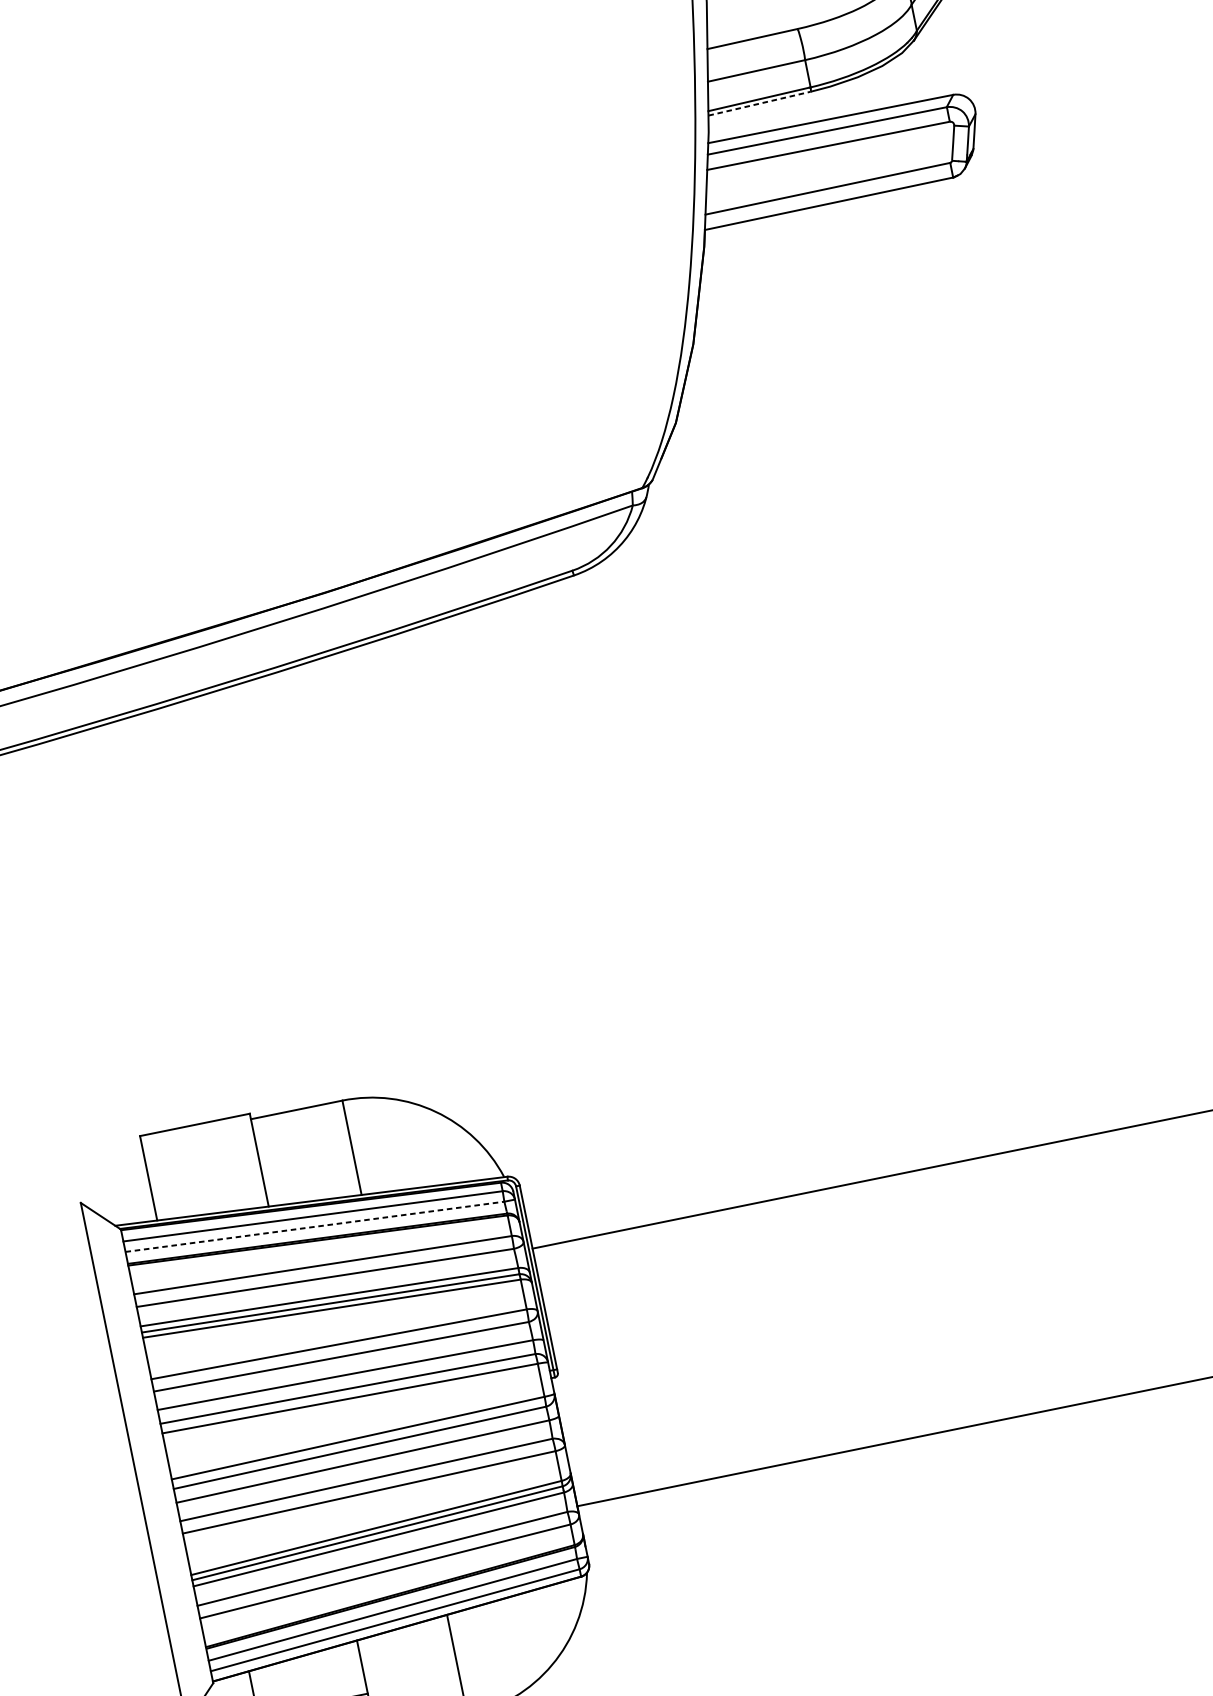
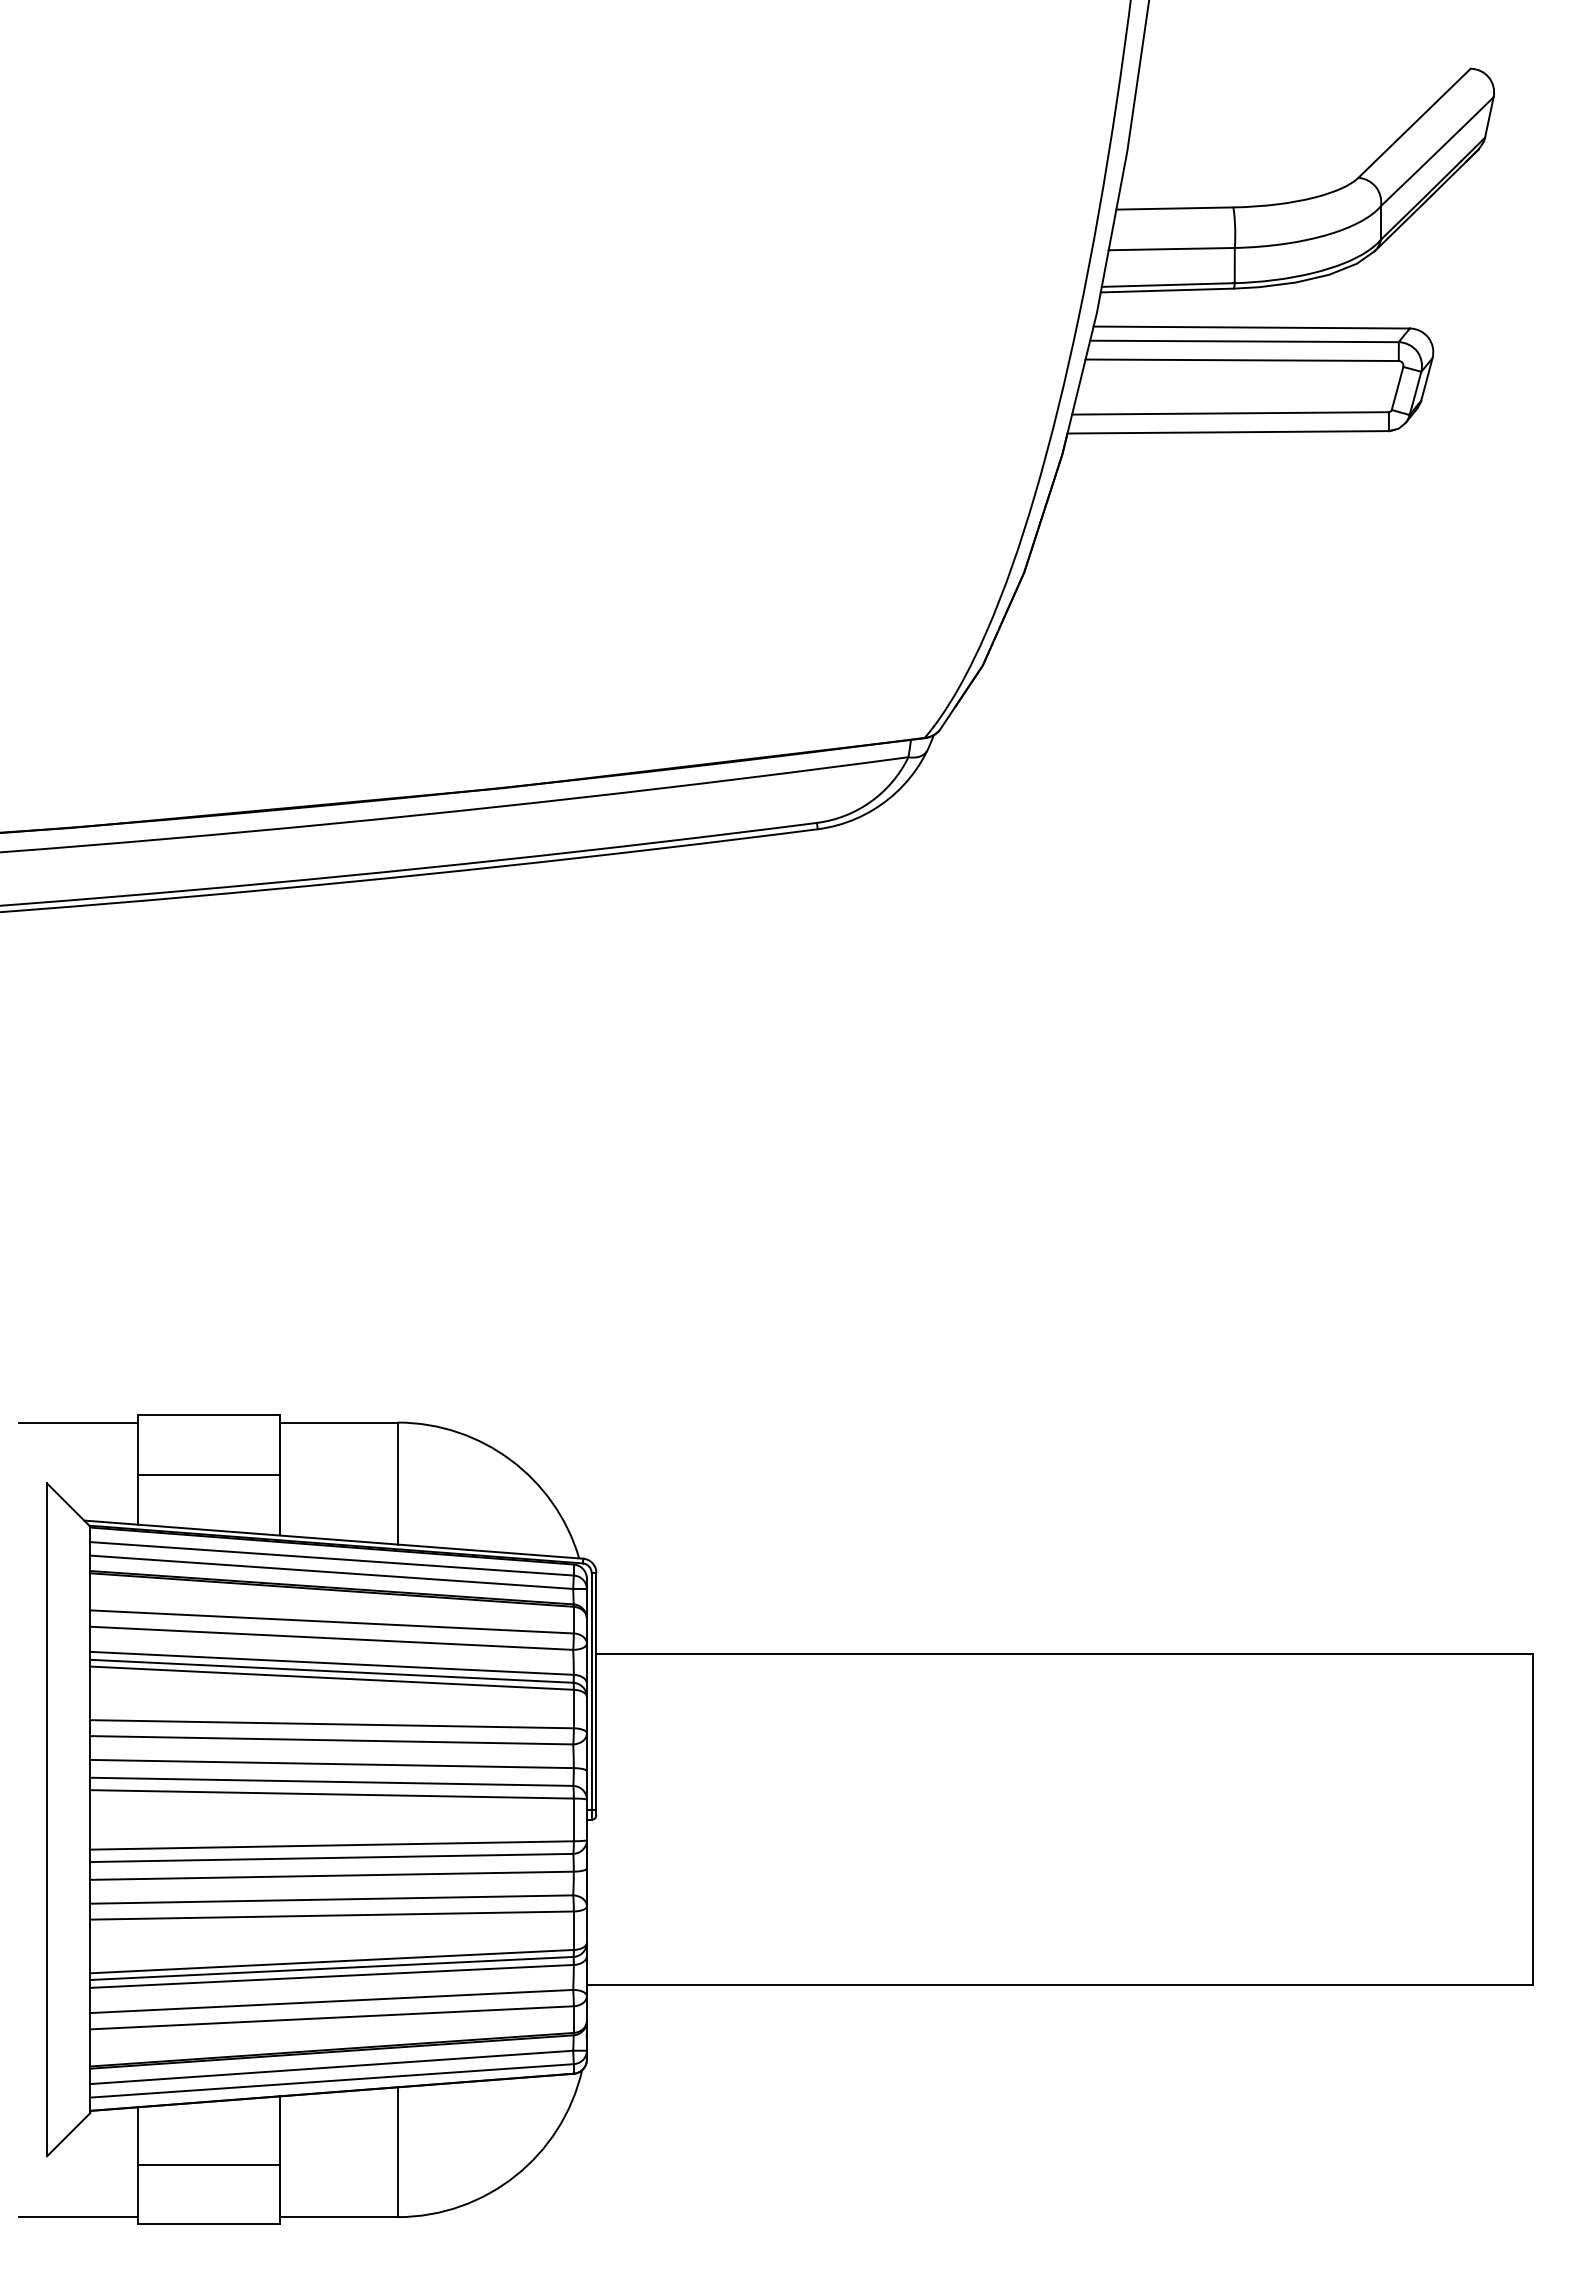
line: (759, 103) -> (1167, 290), dashed -> solid
line: (95, 1150) -> (78, 1422), added
line: (204, 1170) -> (208, 1474), added
line: (315, 1226) -> (332, 1572), dashed -> solid

